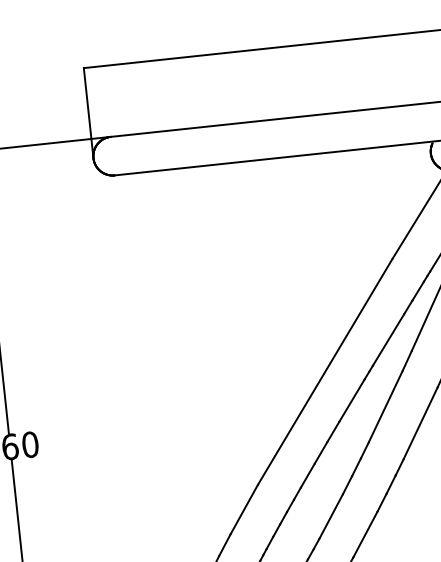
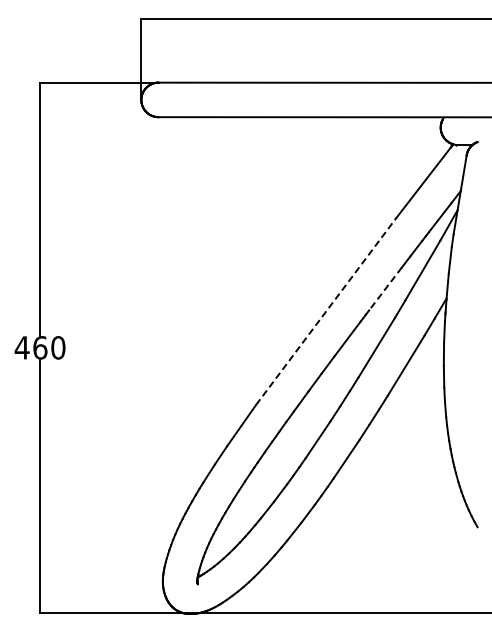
line: (388, 339) -> (385, 288), solid -> dashed
line: (325, 371) -> (326, 310), solid -> dashed

